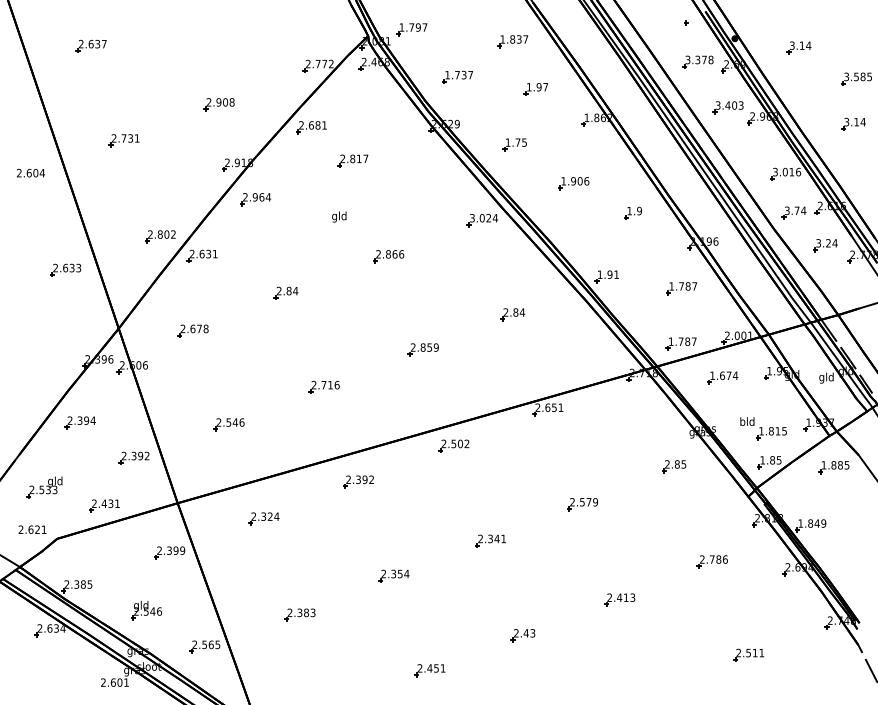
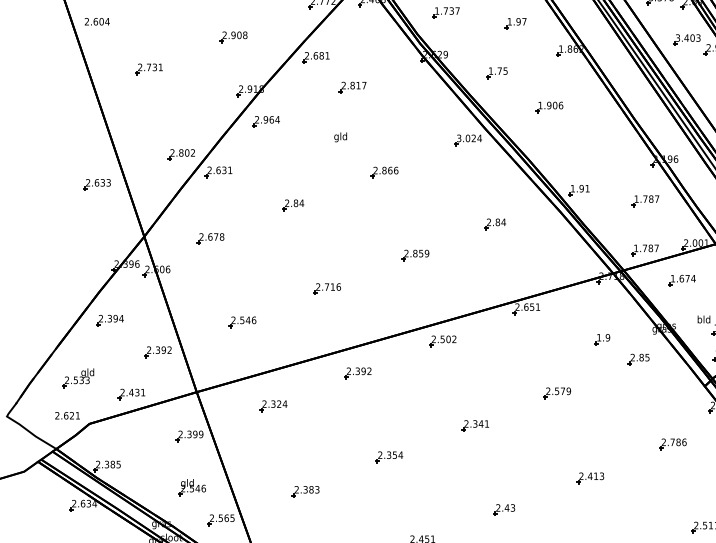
text: (30, 172) -> (96, 21), moved
part: (632, 212) -> (601, 338), moved
part: (146, 610) -> (192, 487), moved

